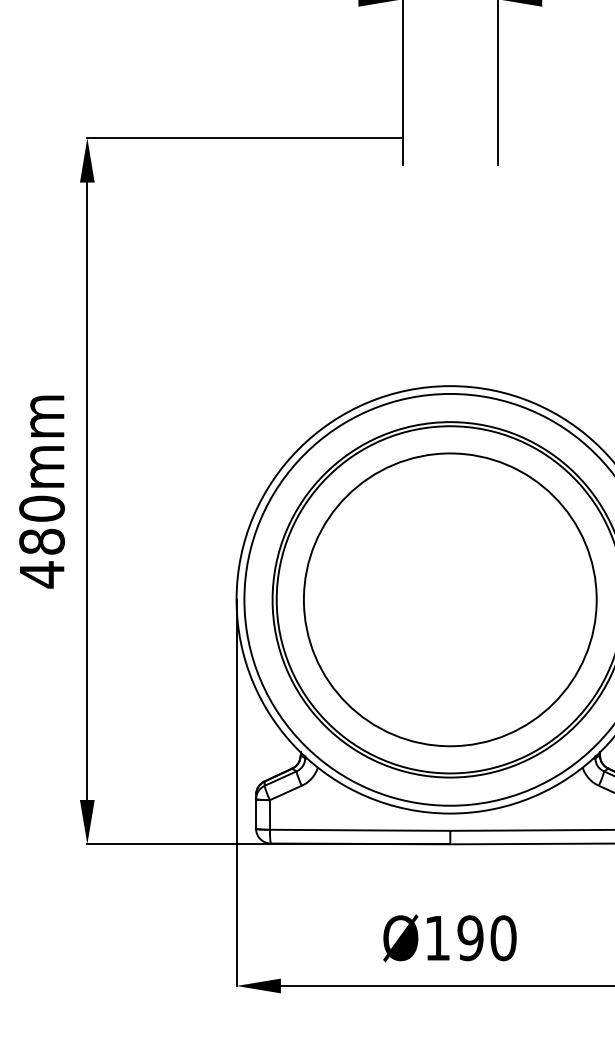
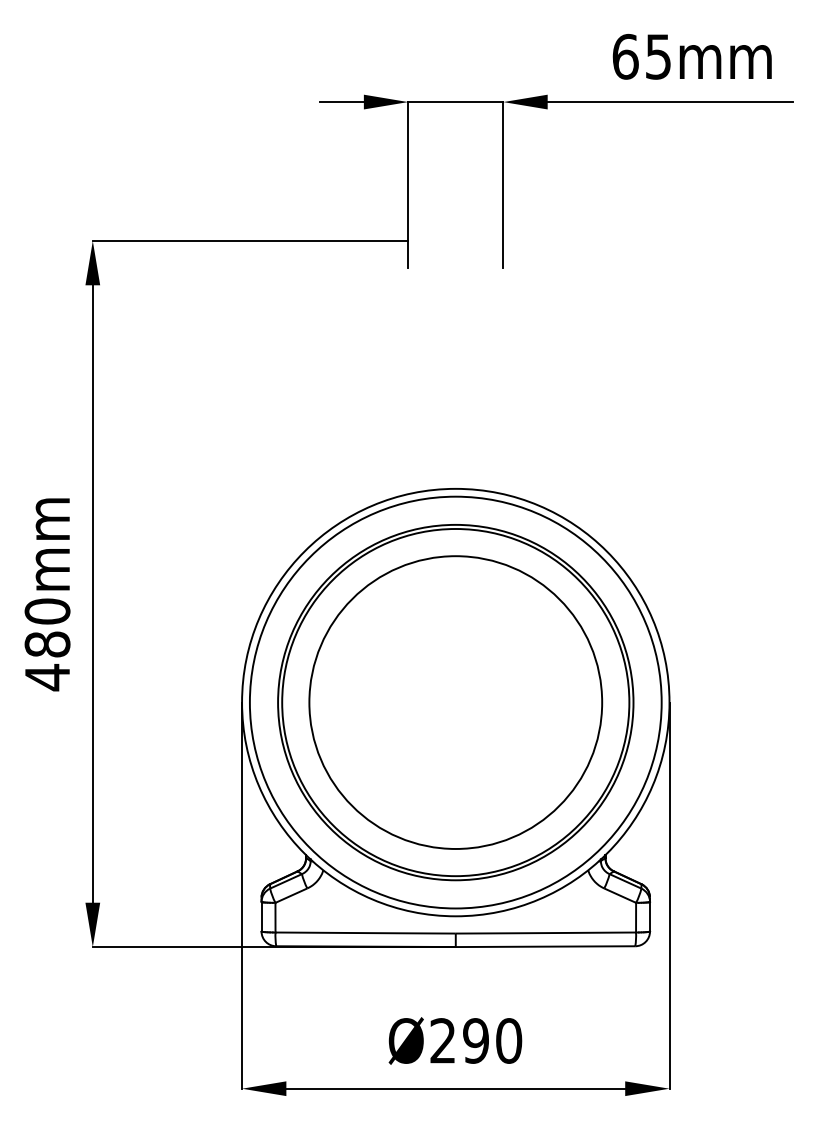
text: (437, 937) -> (442, 1040), Ø190 -> Ø290

